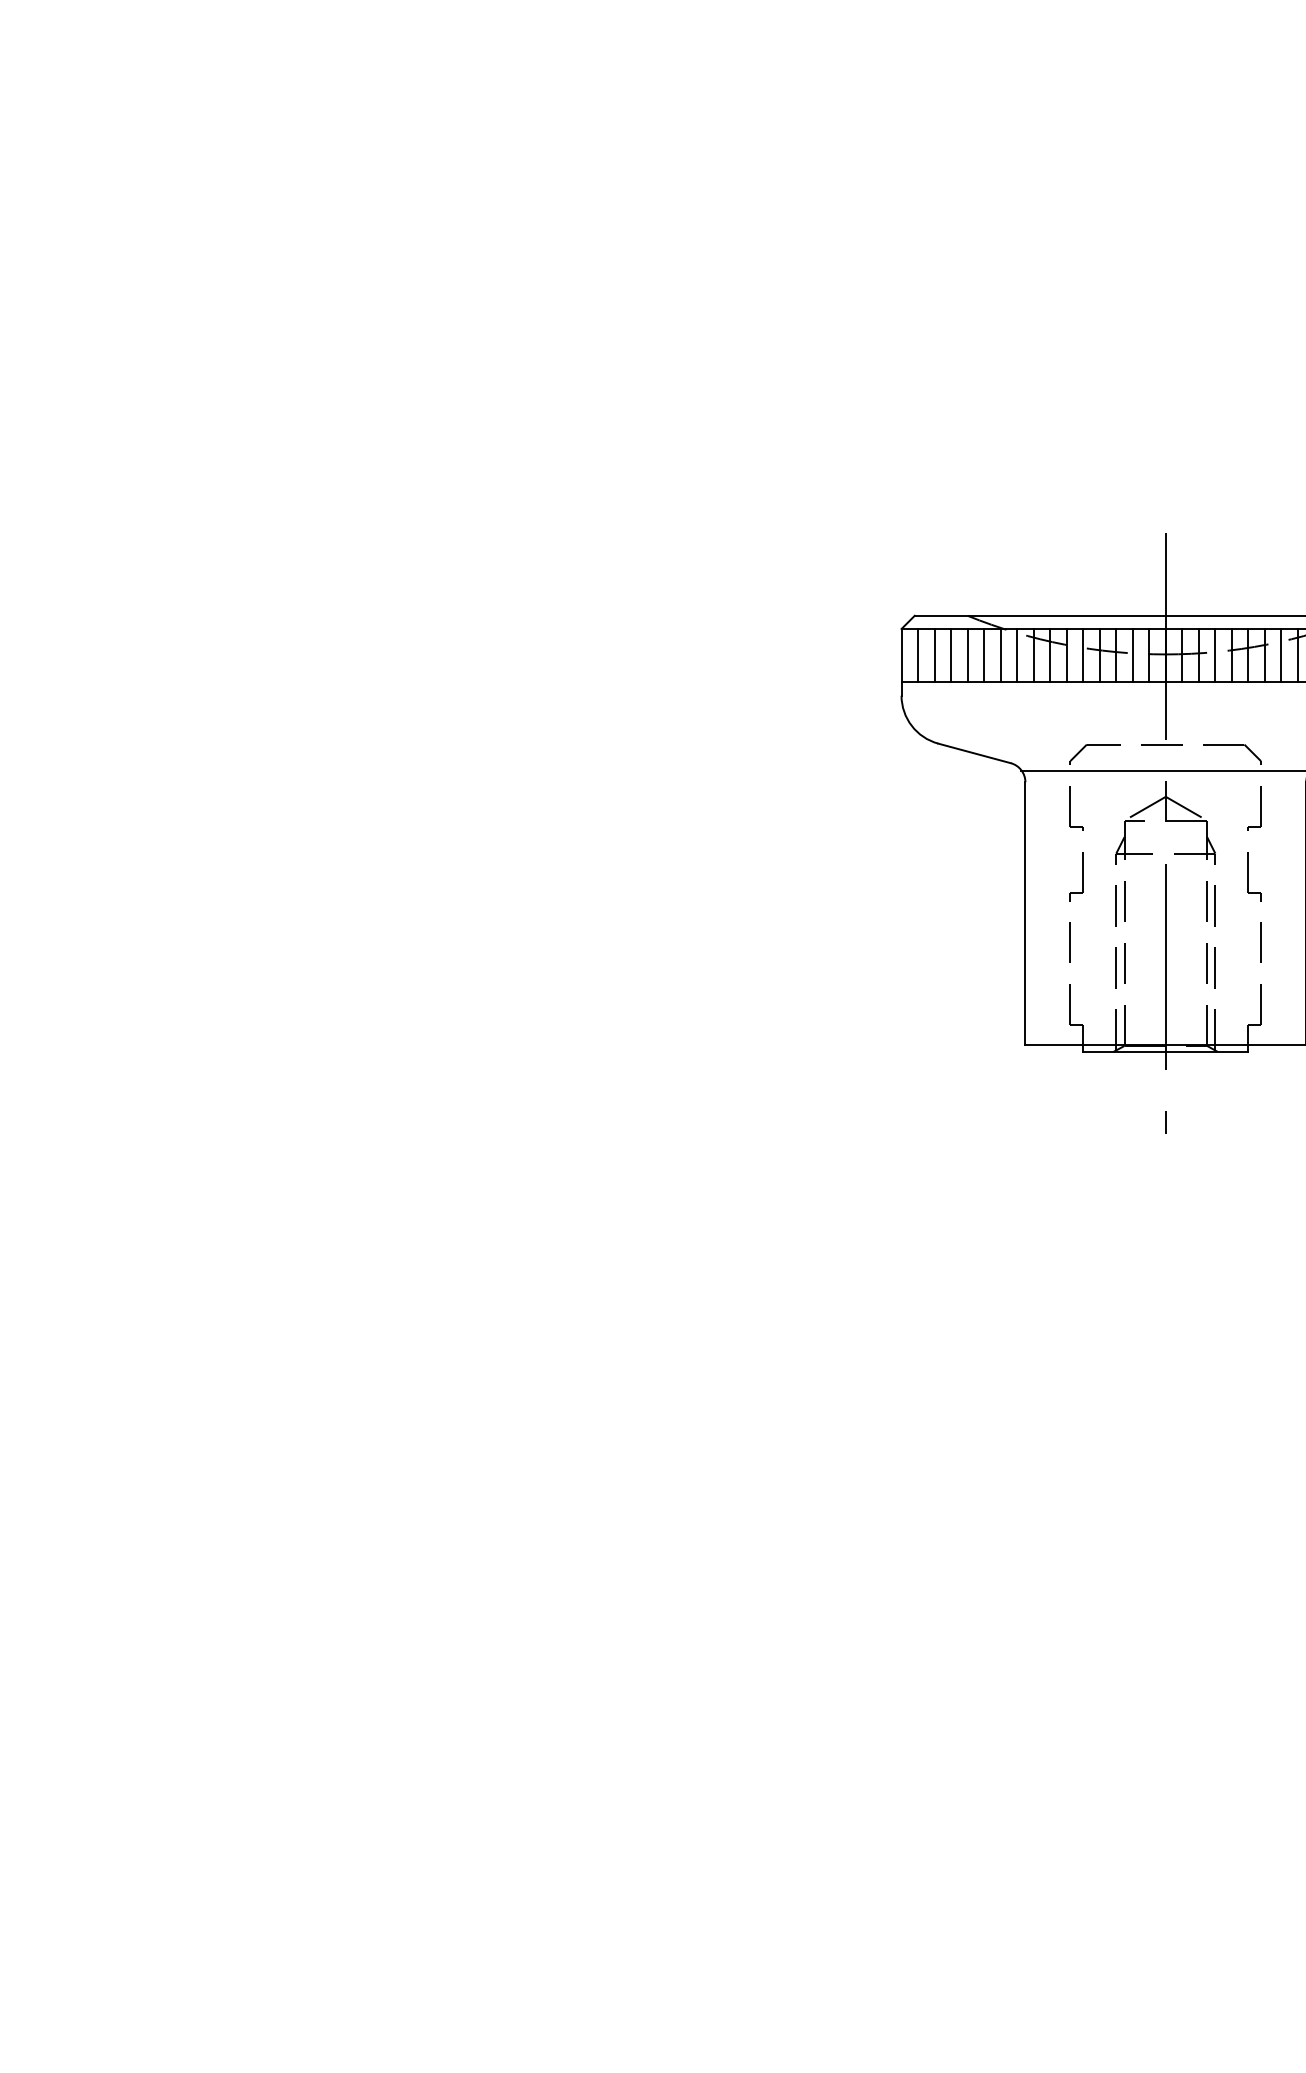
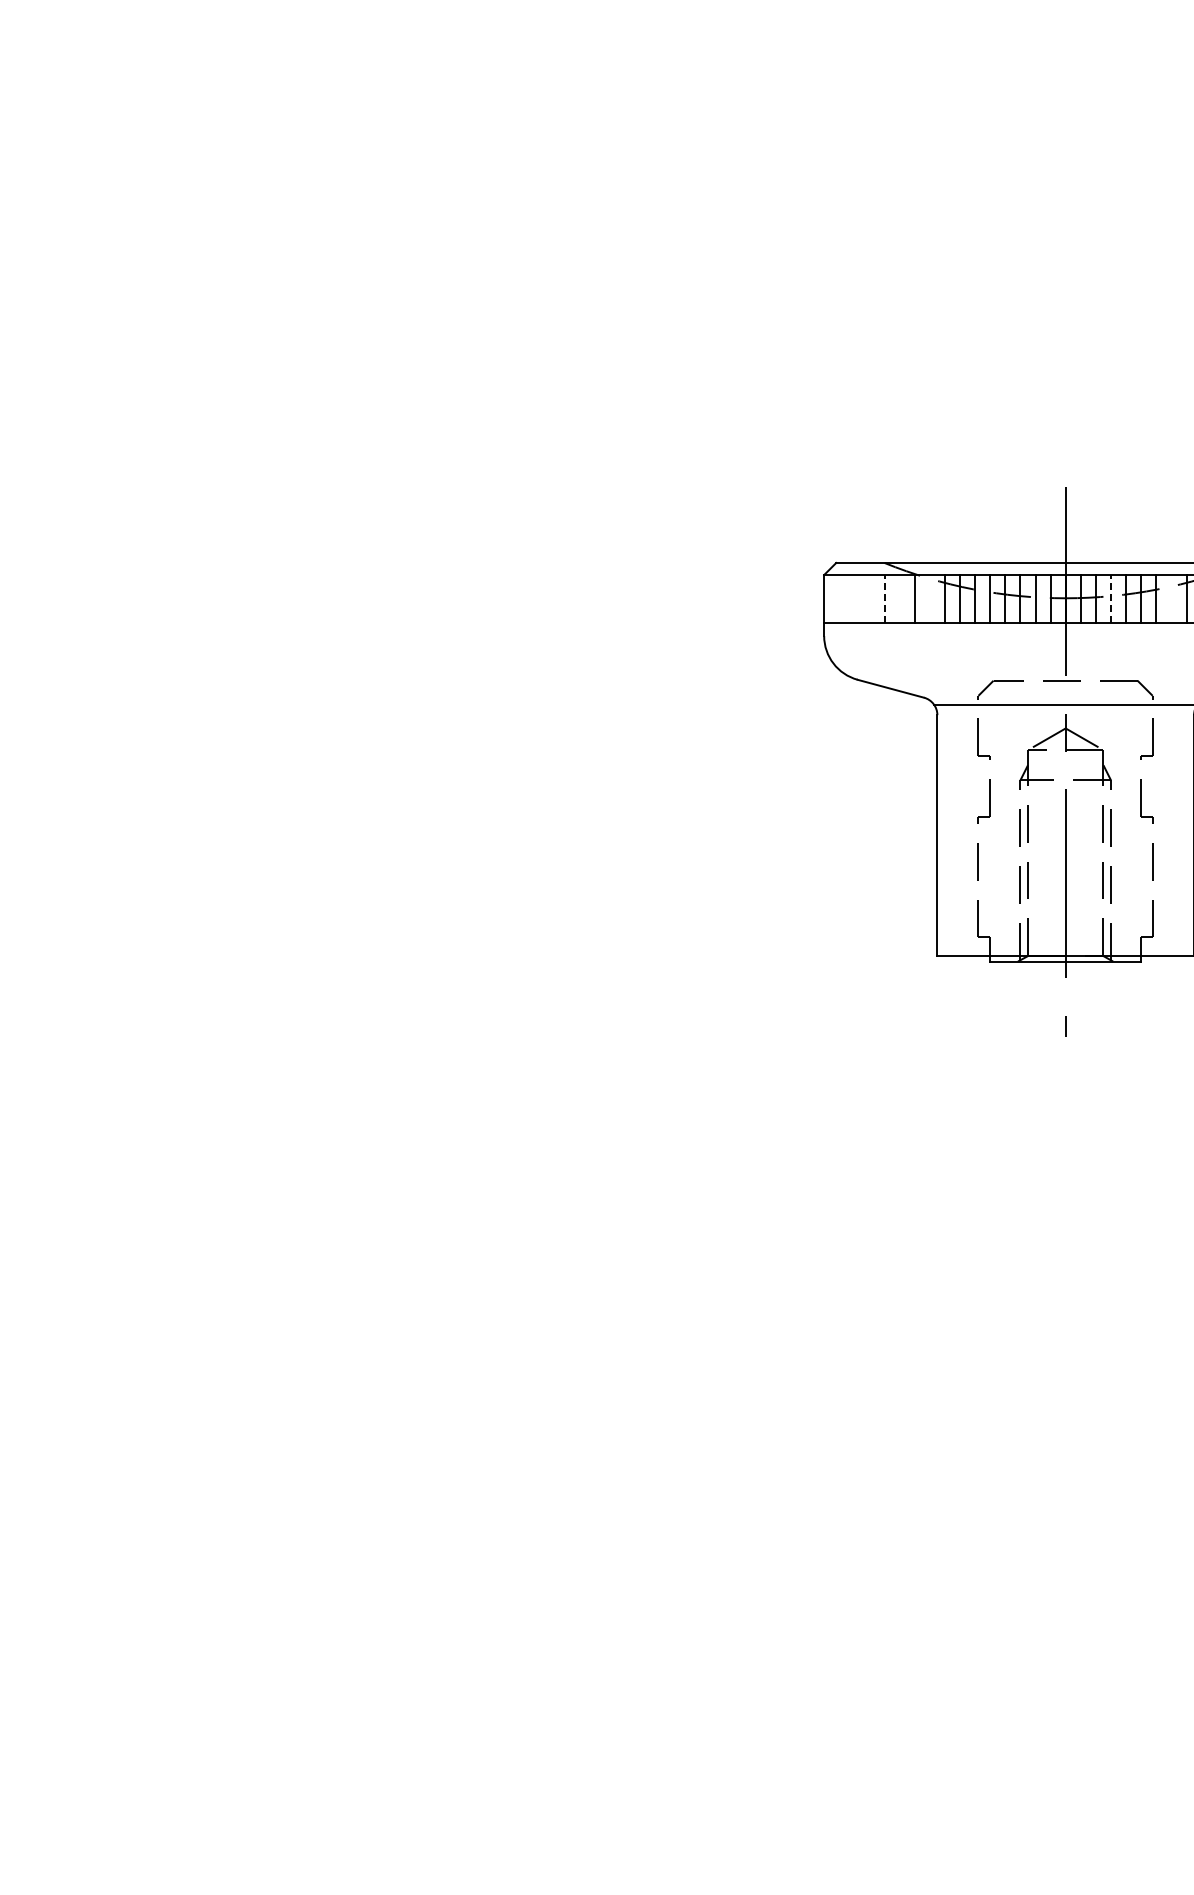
line: (967, 654) -> (884, 598), solid -> dashed
line: (1215, 654) -> (1111, 598), solid -> dashed
line: (918, 655) -> (839, 599), removed
line: (934, 655) -> (854, 599), removed
line: (951, 655) -> (869, 599), removed
line: (983, 655) -> (899, 599), removed
line: (1016, 655) -> (929, 599), removed
line: (1281, 655) -> (1171, 599), removed

